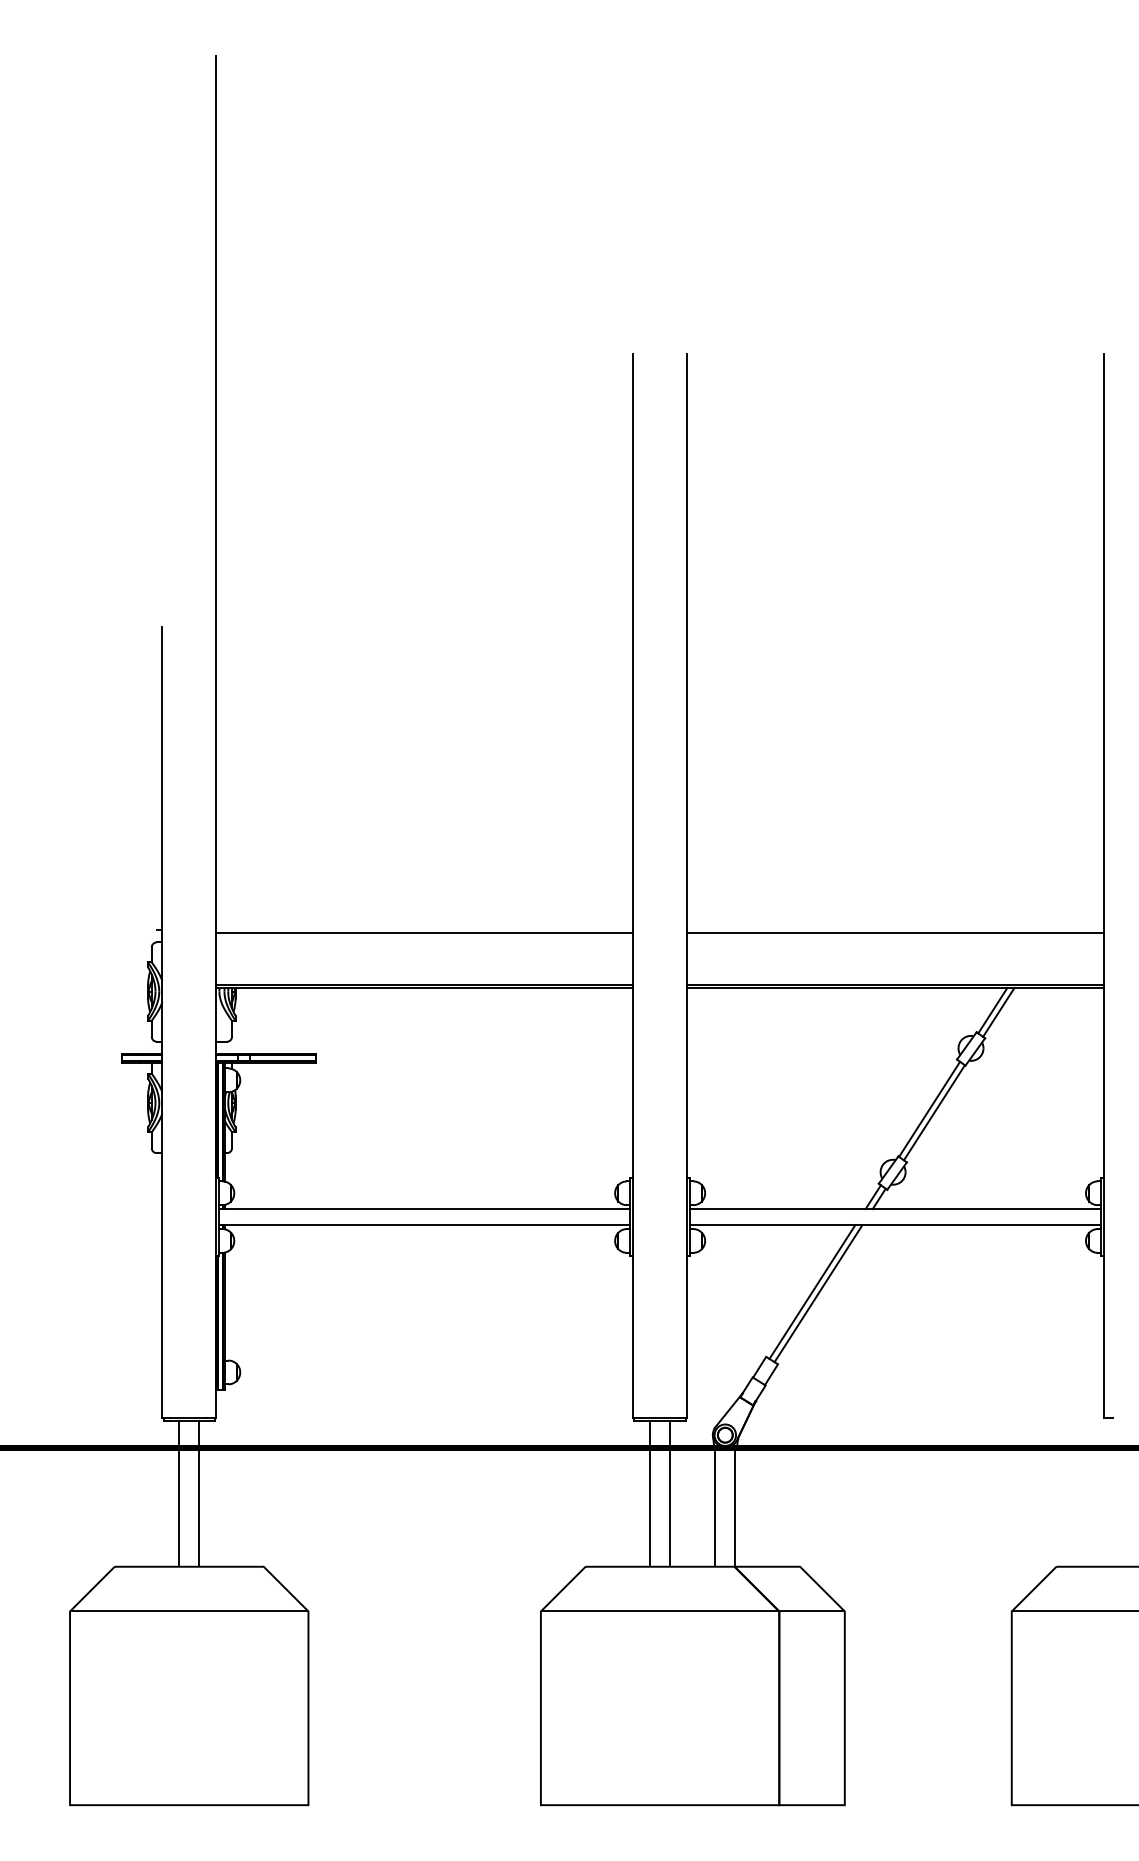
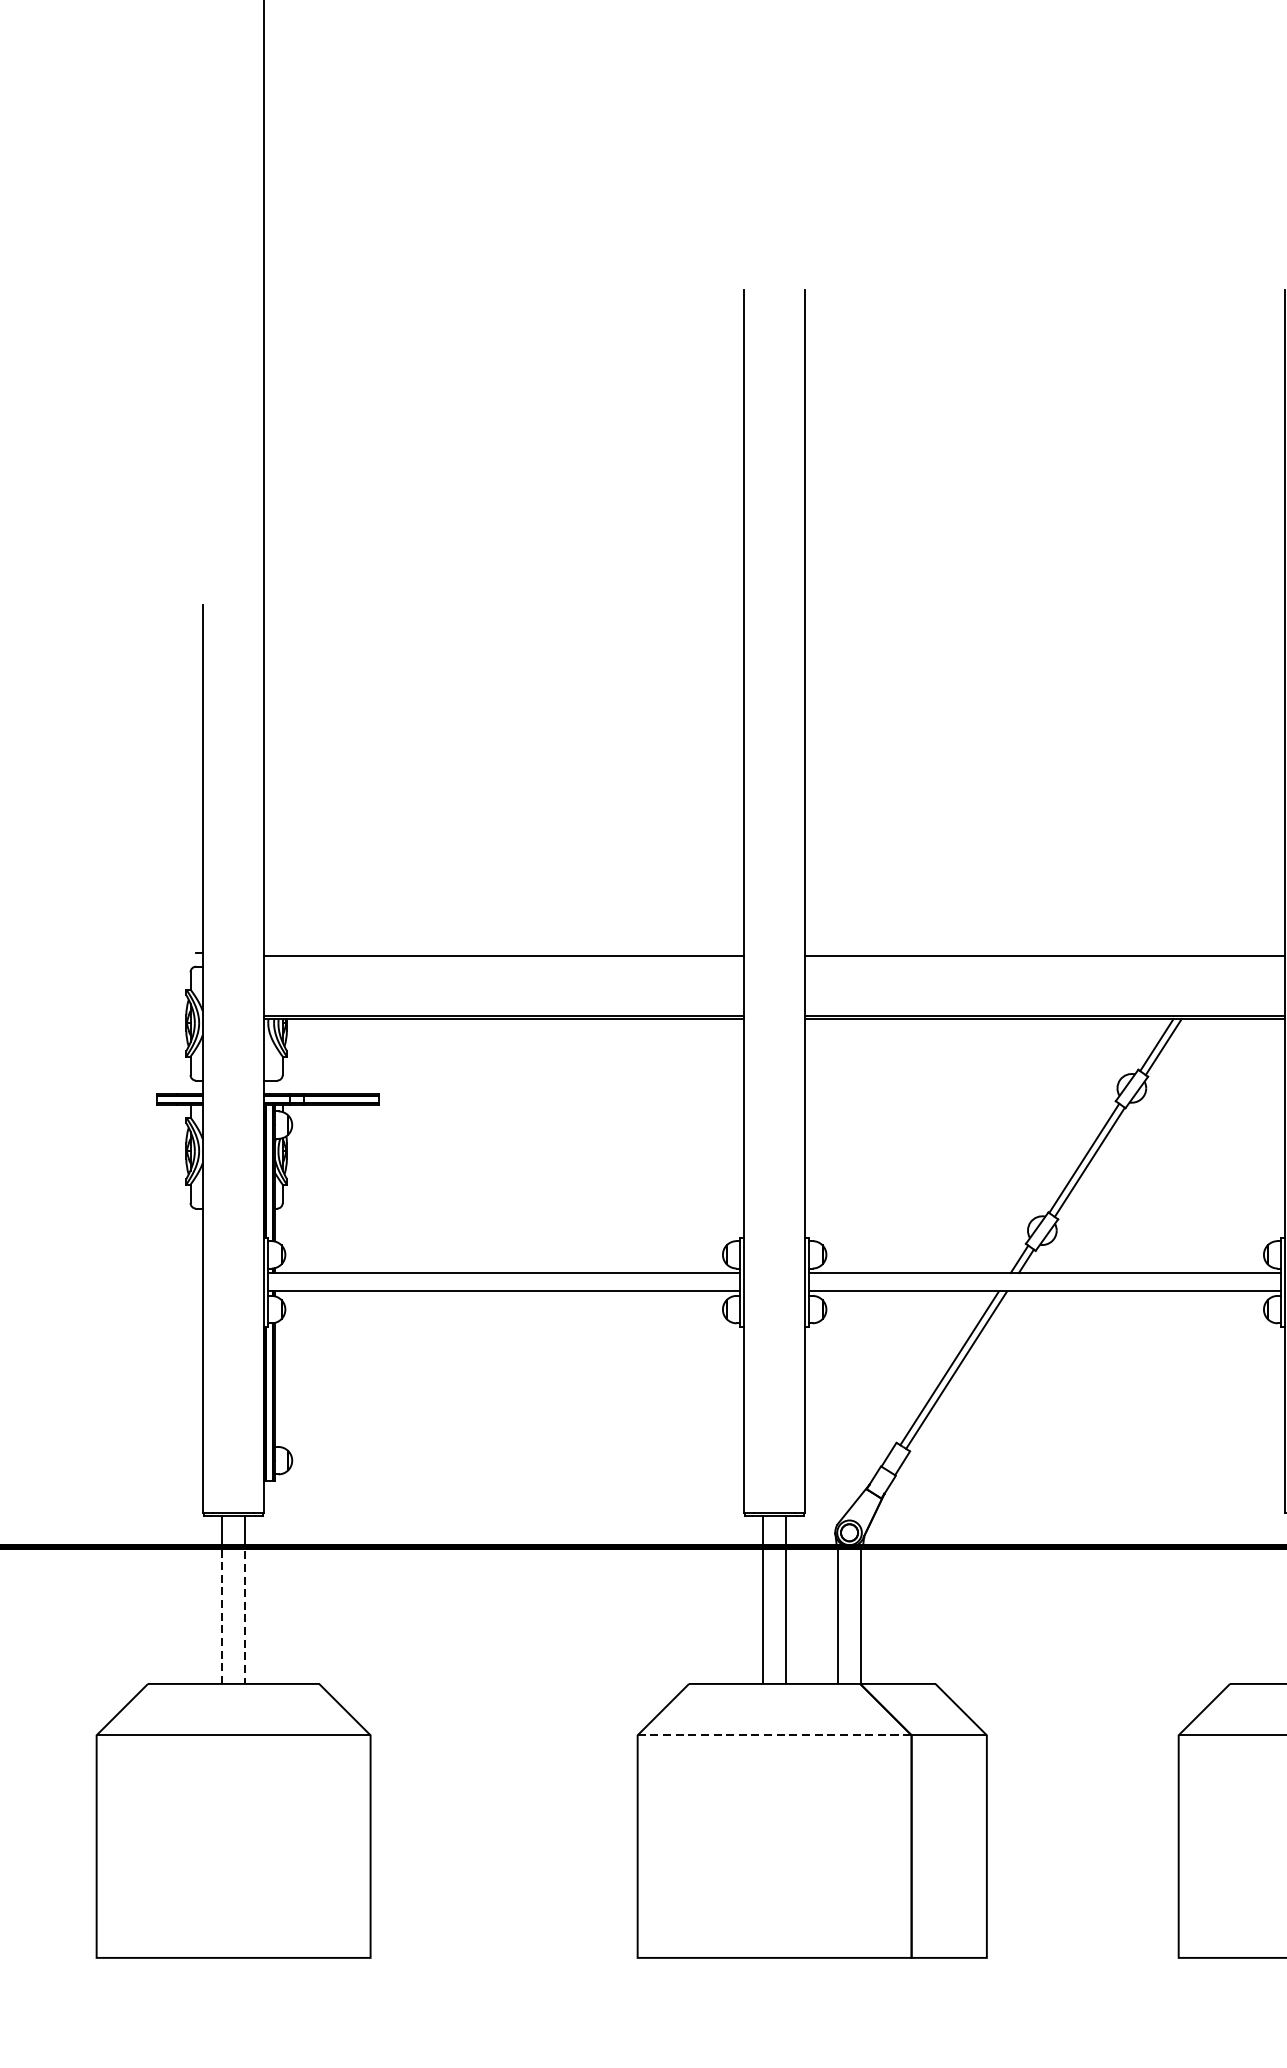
line: (189, 1447) -> (233, 1546), solid -> dashed
line: (660, 1611) -> (775, 1735), solid -> dashed

